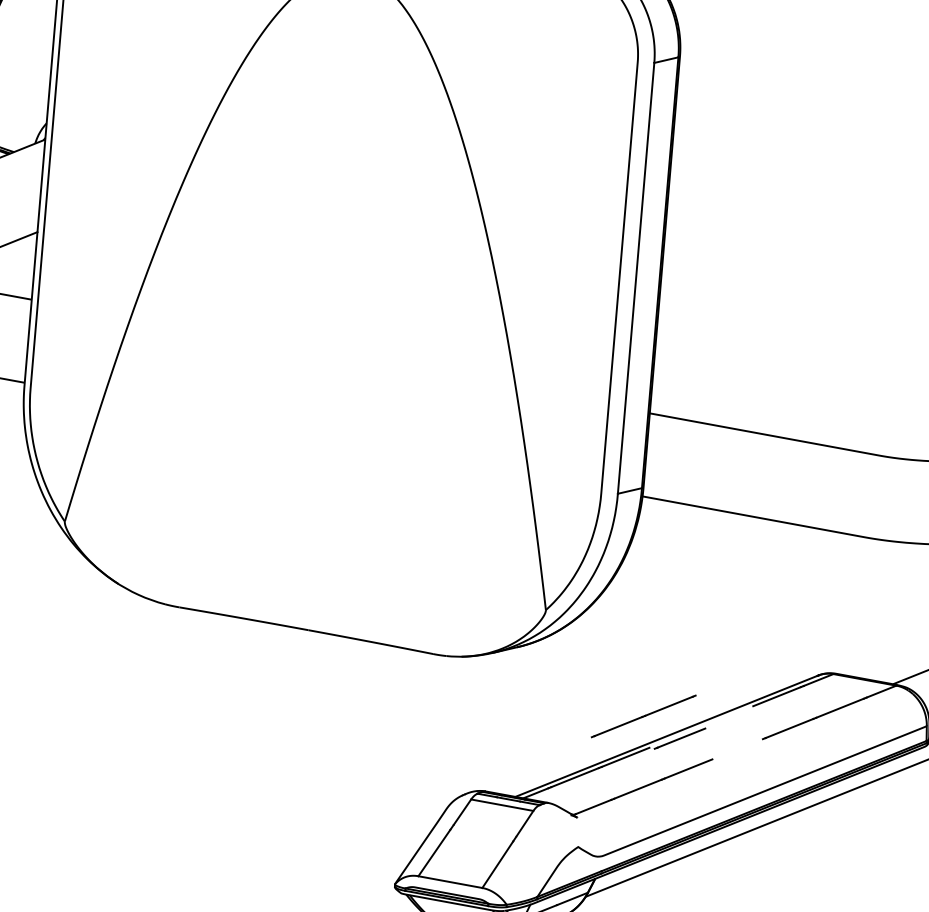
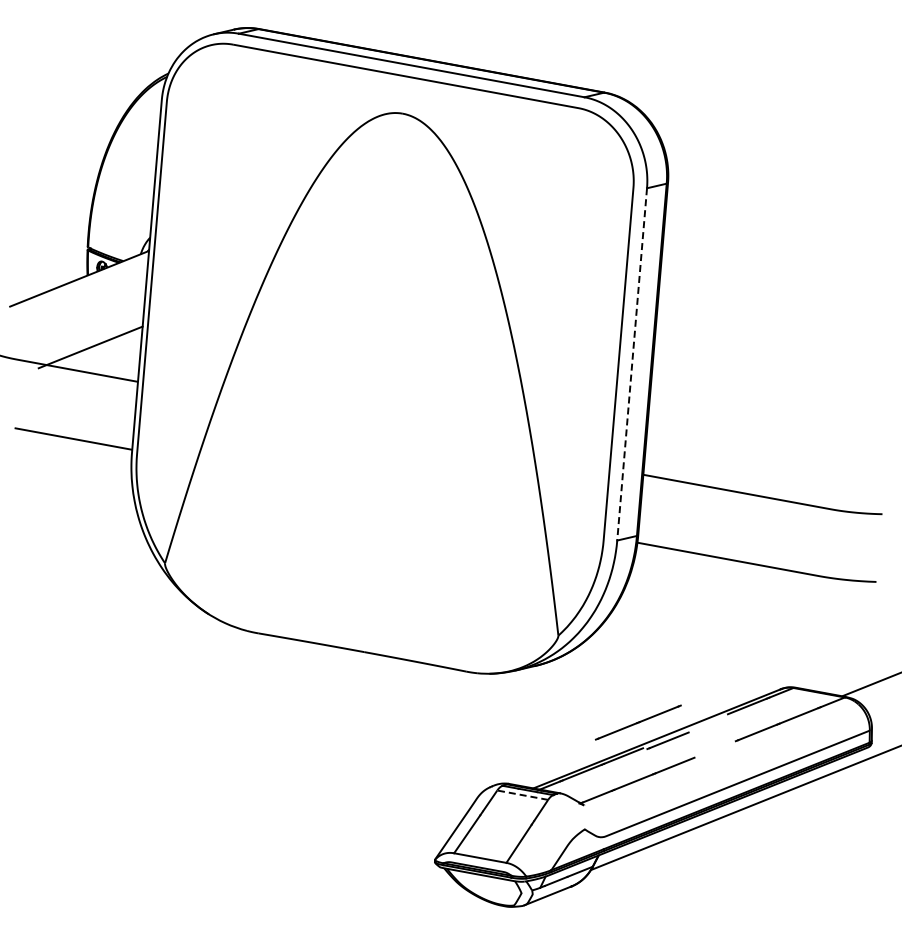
line: (636, 278) -> (632, 364), solid -> dashed
line: (502, 805) -> (522, 795), solid -> dashed

